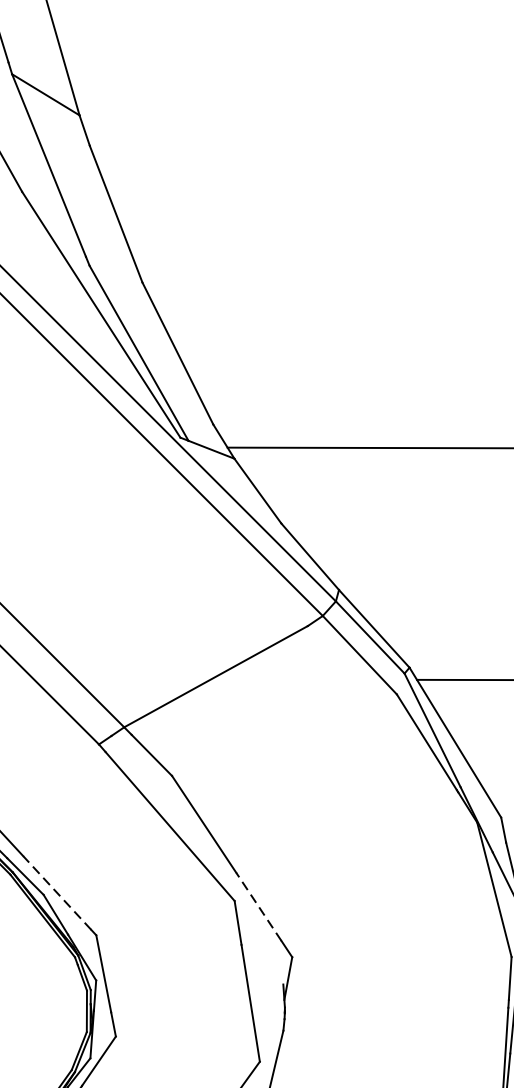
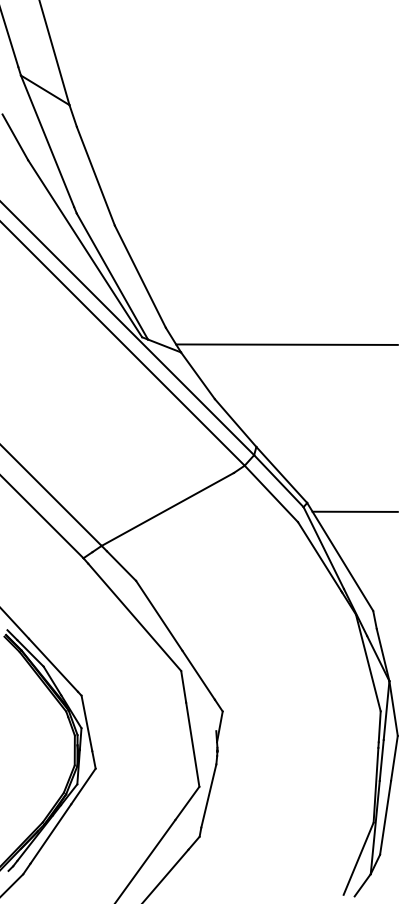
line: (57, 891) -> (53, 664), dashed -> solid
line: (258, 905) -> (198, 674), dashed -> solid

